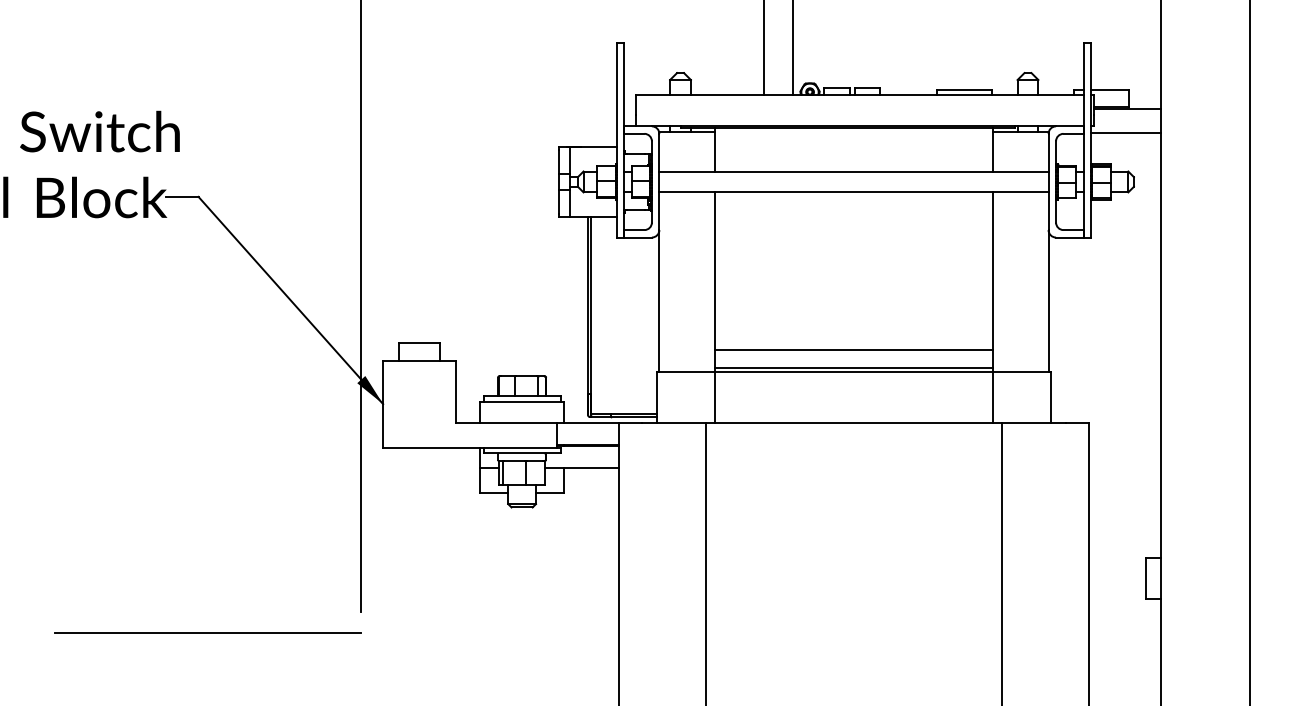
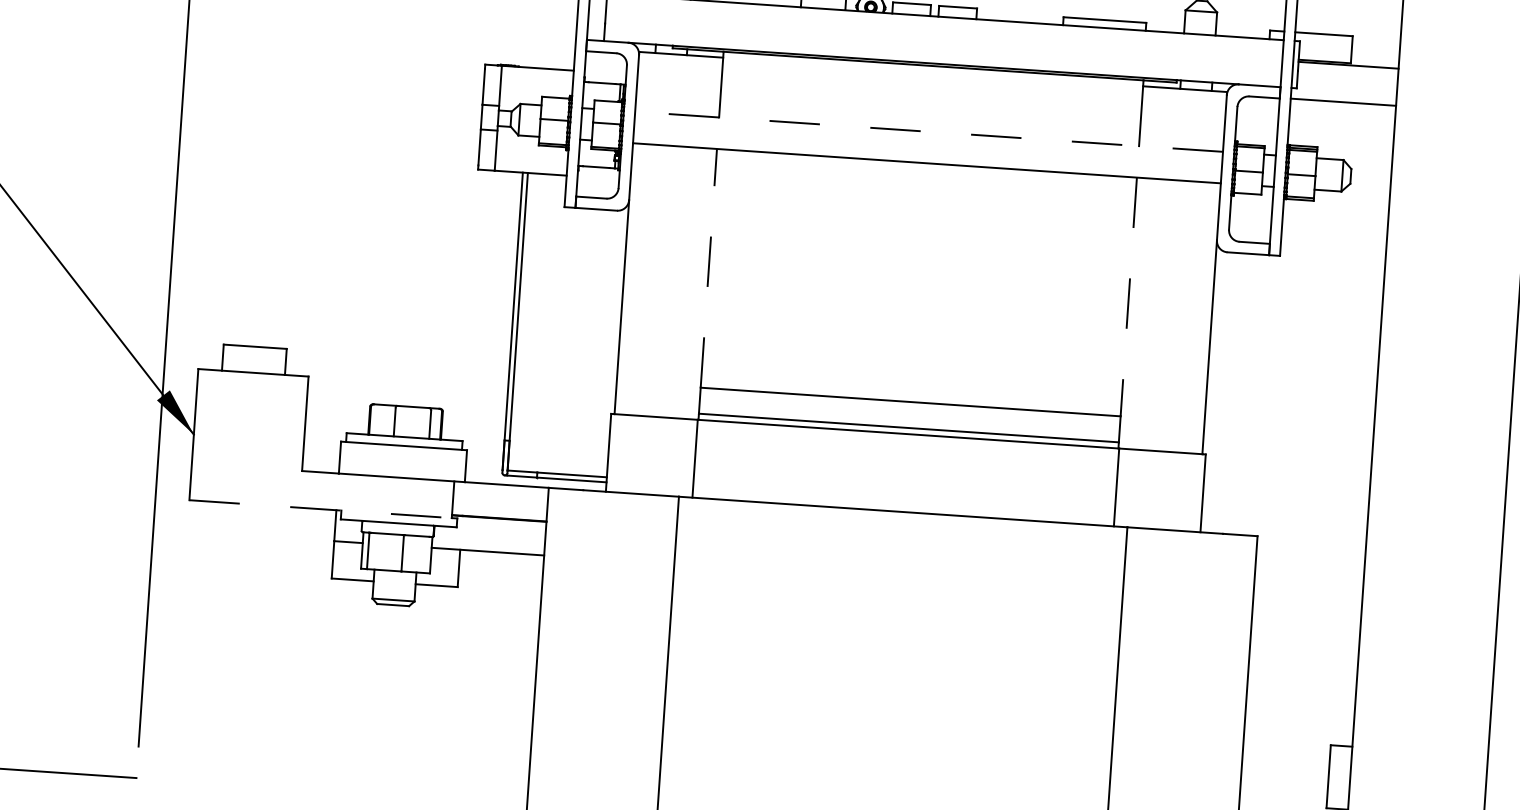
line: (853, 171) -> (928, 131), solid -> dashed
line: (715, 270) -> (709, 267), solid -> dashed
line: (992, 271) -> (1128, 297), solid -> dashed
line: (470, 447) -> (321, 509), solid -> dashed

